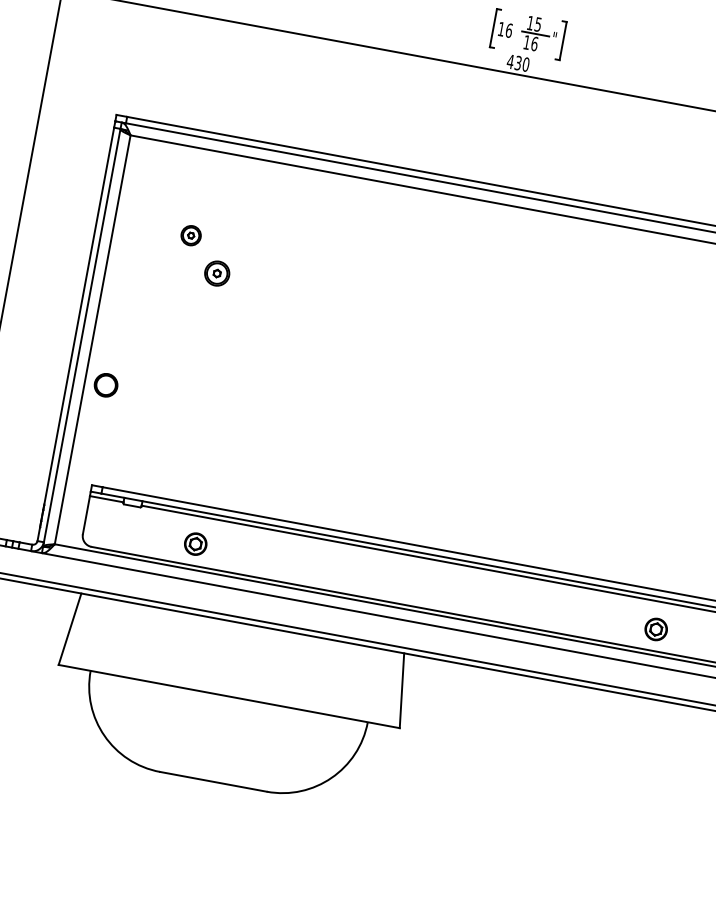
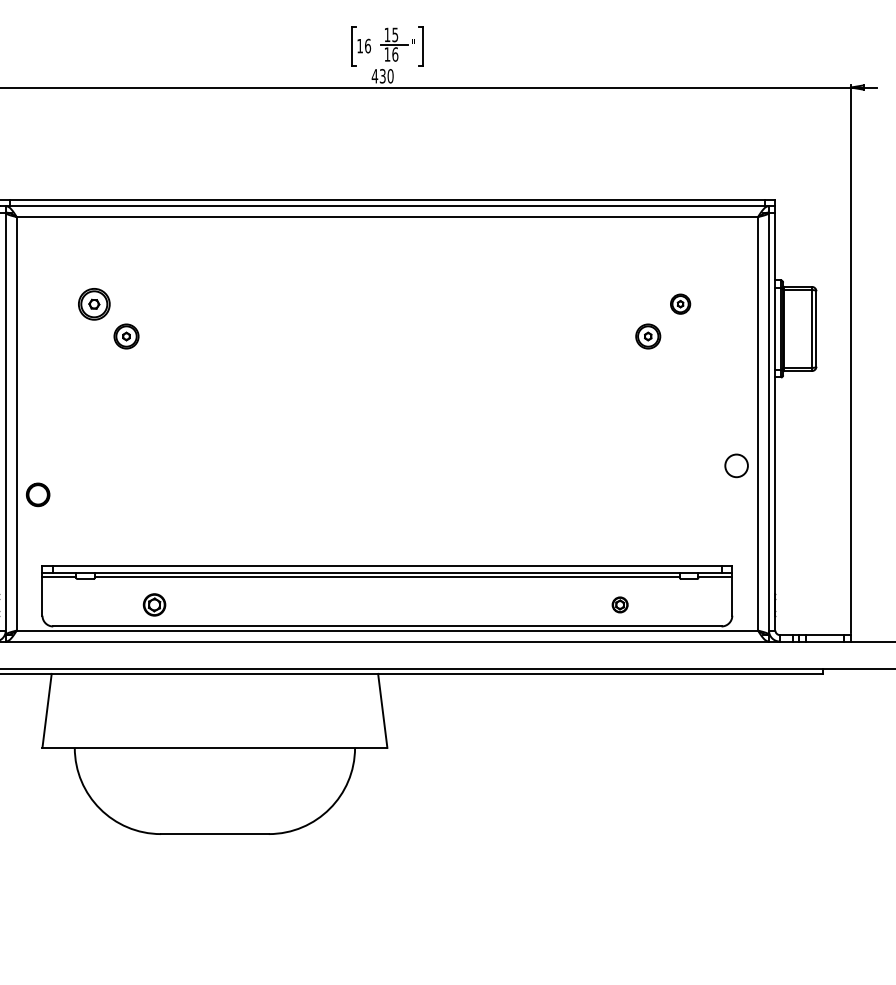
part: (190, 234) -> (93, 303), size x1.6
part: (106, 384) -> (38, 494), moved
part: (655, 628) -> (619, 604), size x0.7

